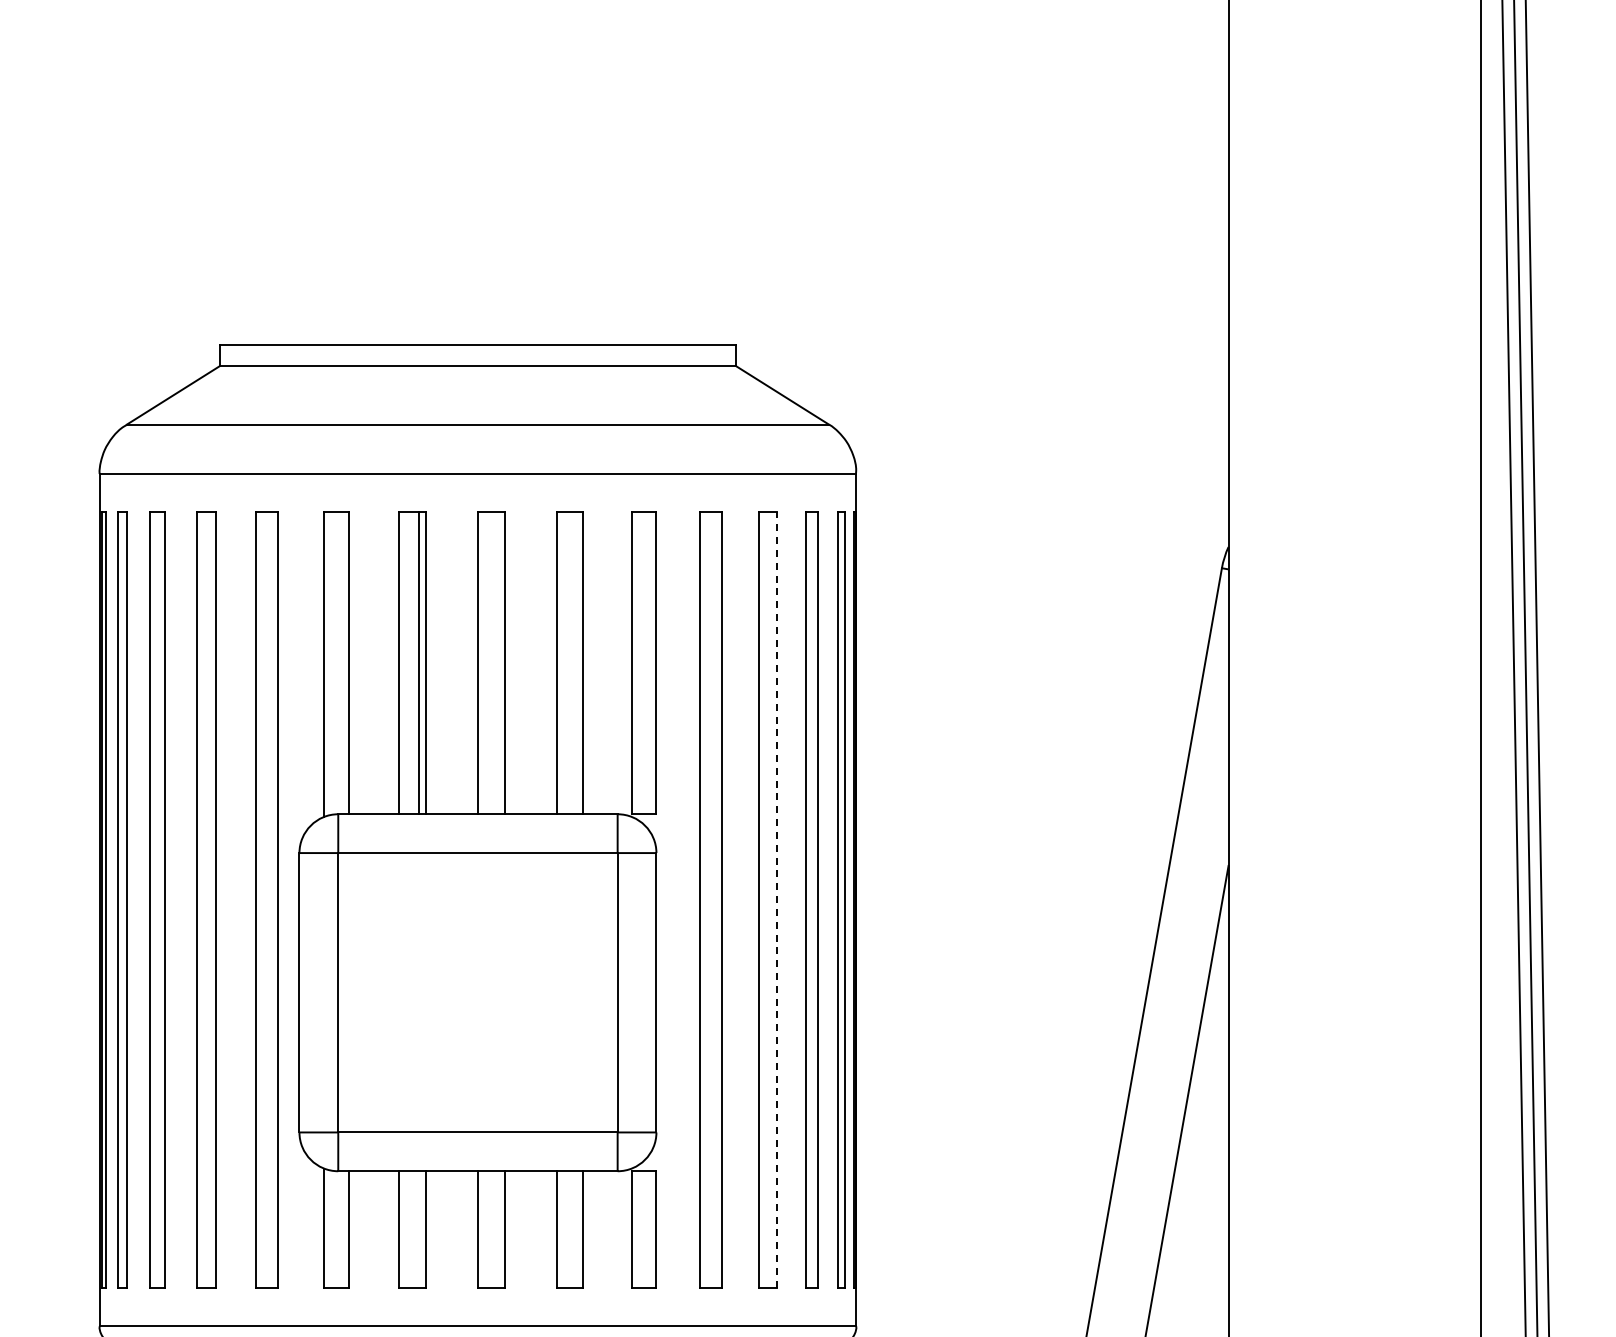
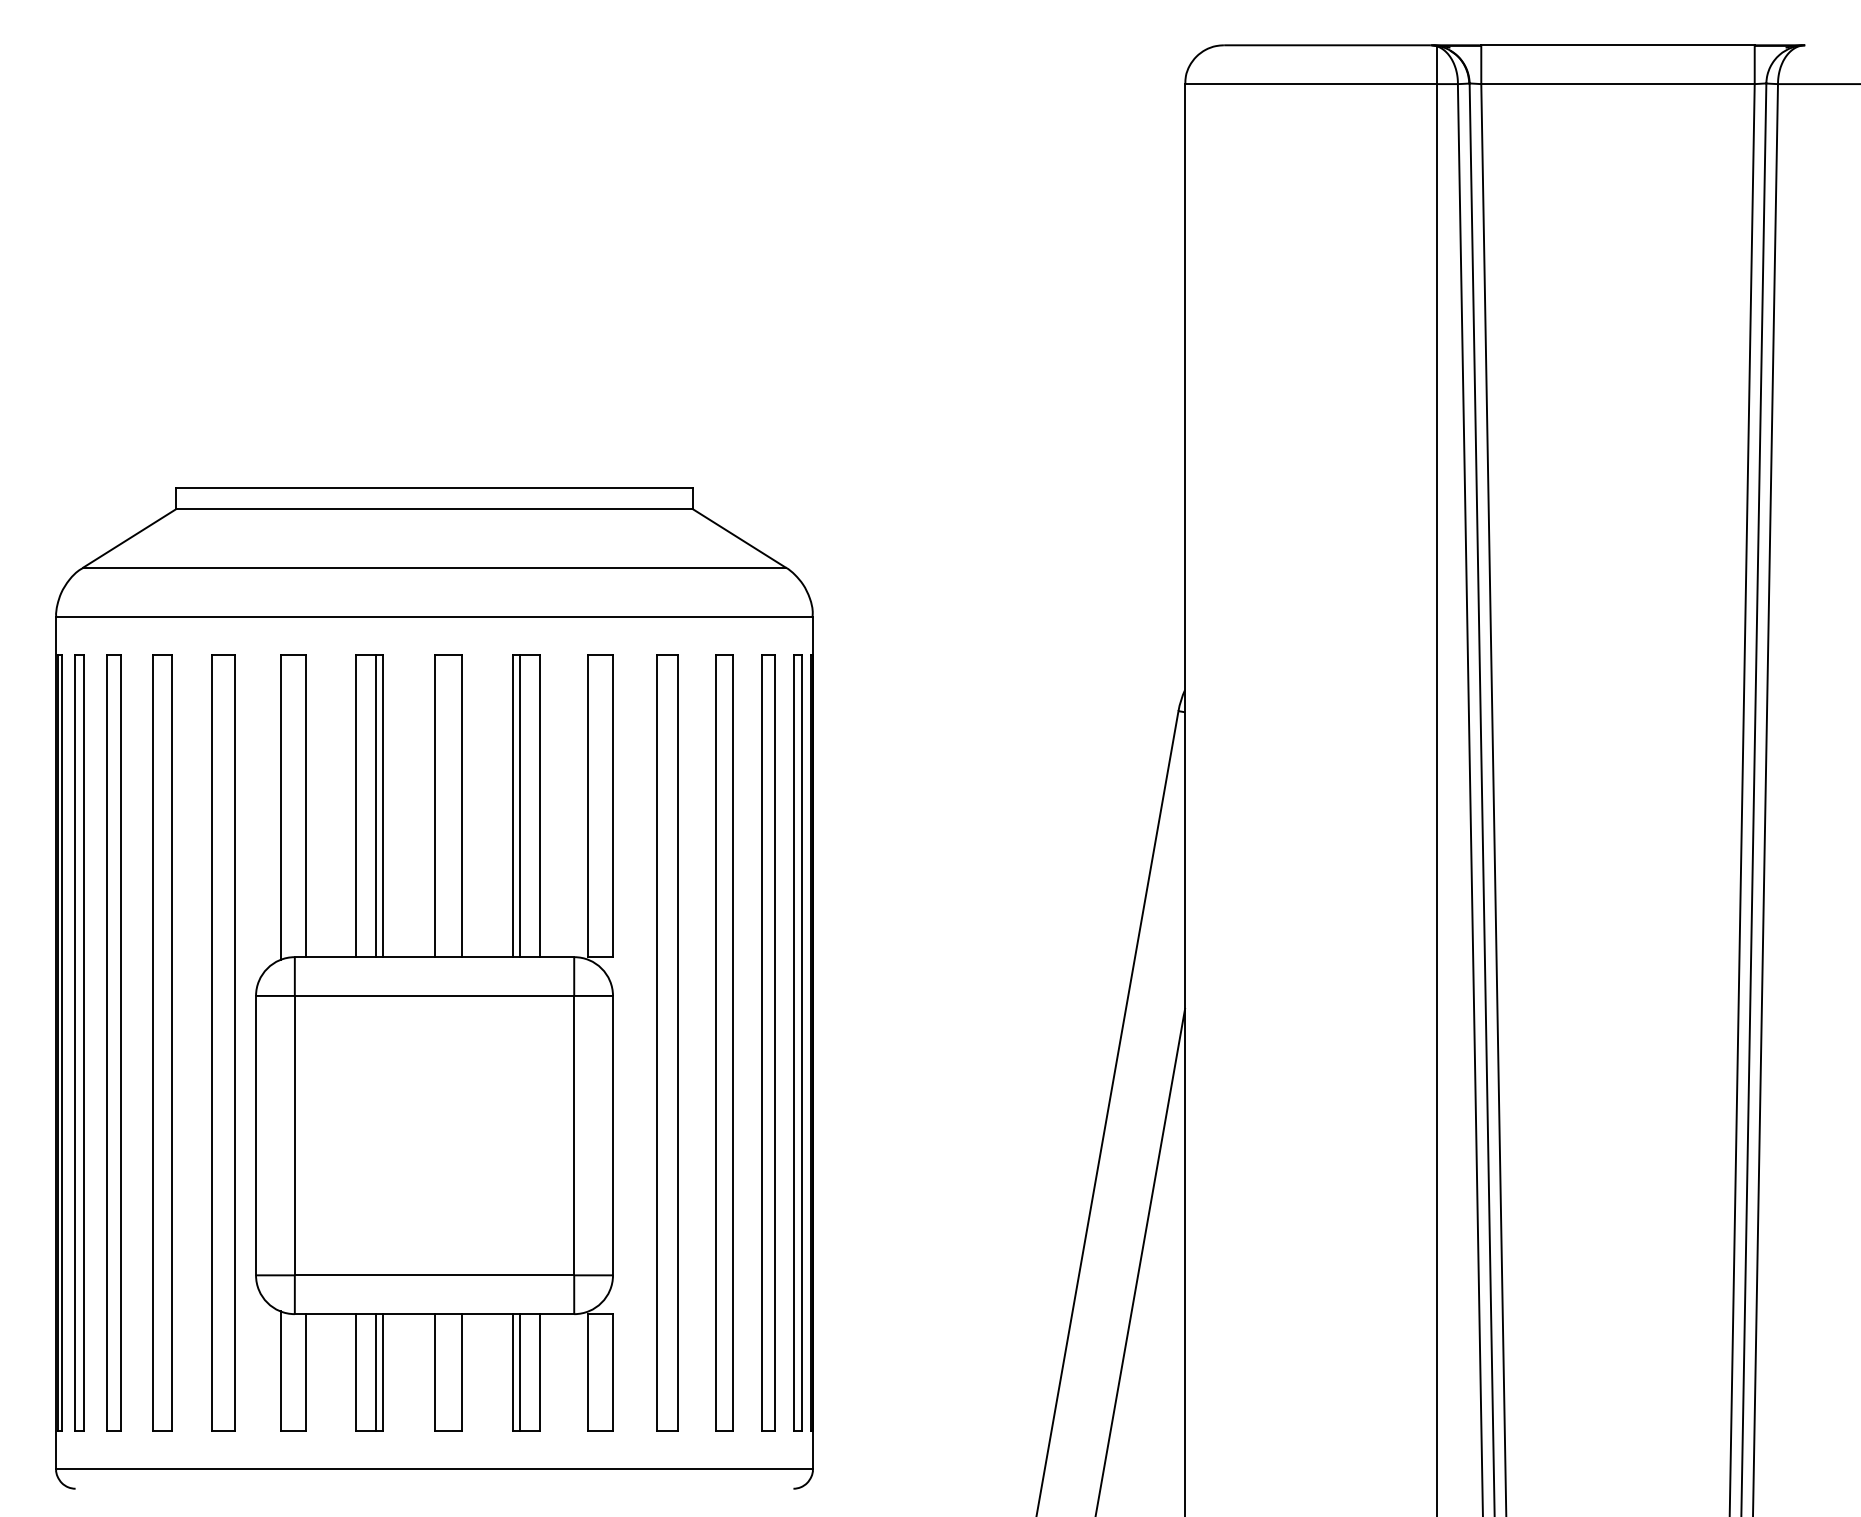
line: (562, 662) -> (519, 805), added
line: (776, 899) -> (733, 1042), dashed -> solid
line: (419, 1229) -> (376, 1372), added
line: (562, 1229) -> (519, 1372), added

